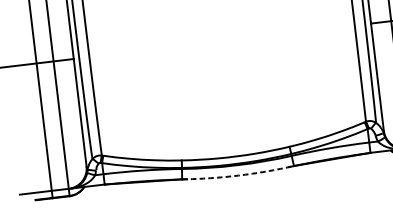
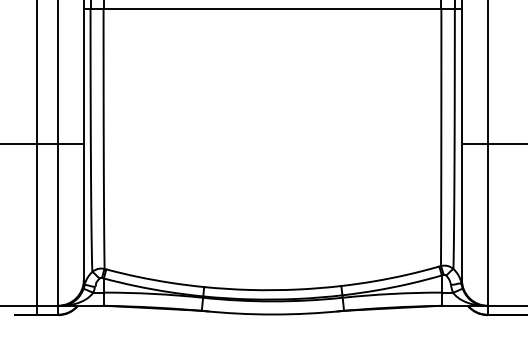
arc: (238, 175) -> (272, 314), dashed -> solid

